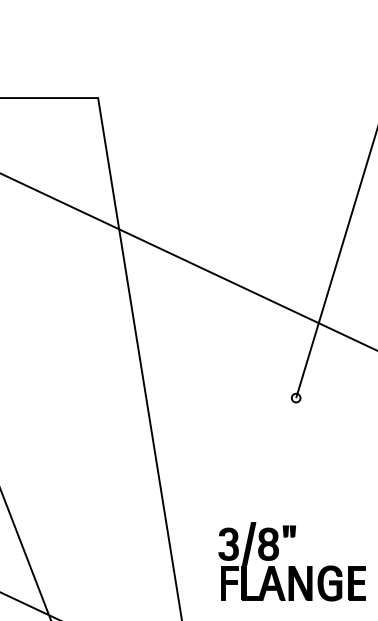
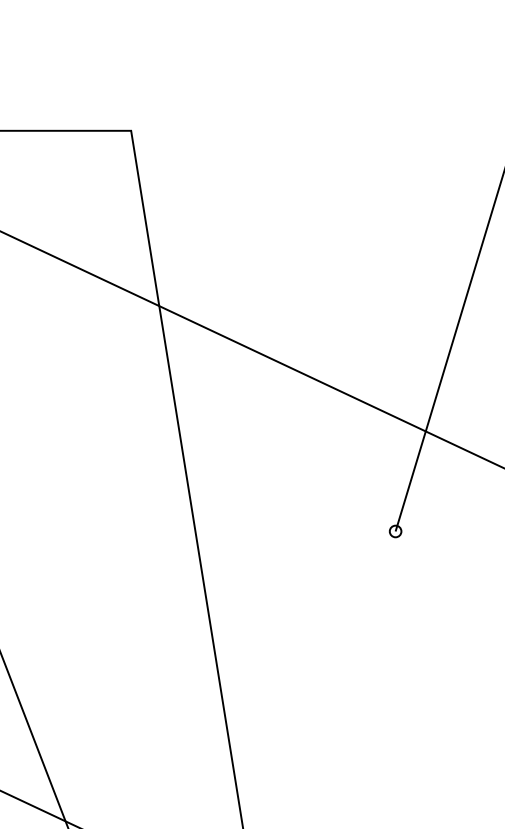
part: (292, 566) -> (390, 756), removed

